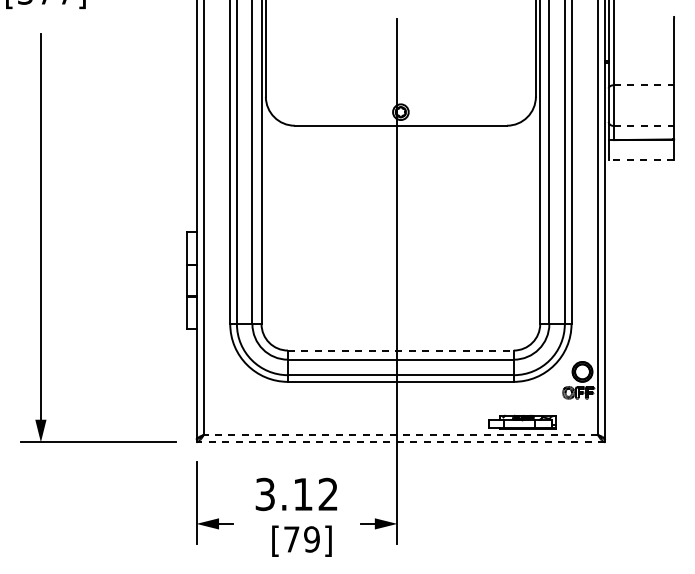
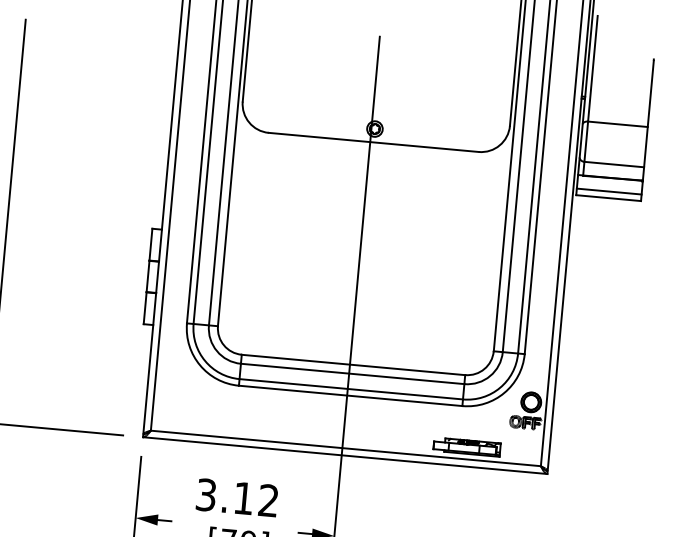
line: (644, 85) -> (618, 124), dashed -> solid
line: (644, 125) -> (614, 164), dashed -> solid
line: (641, 153) -> (609, 191), added
line: (641, 160) -> (608, 198), dashed -> solid
line: (400, 350) -> (353, 364), dashed -> solid
line: (400, 434) -> (345, 447), dashed -> solid
line: (400, 442) -> (344, 455), dashed -> solid

